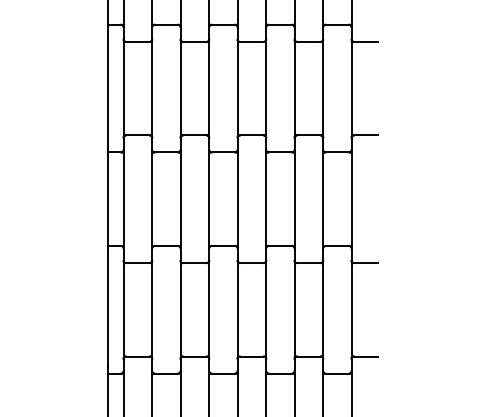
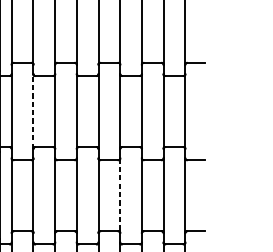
line: (152, 198) -> (33, 110), solid -> dashed
line: (266, 310) -> (120, 196), solid -> dashed

